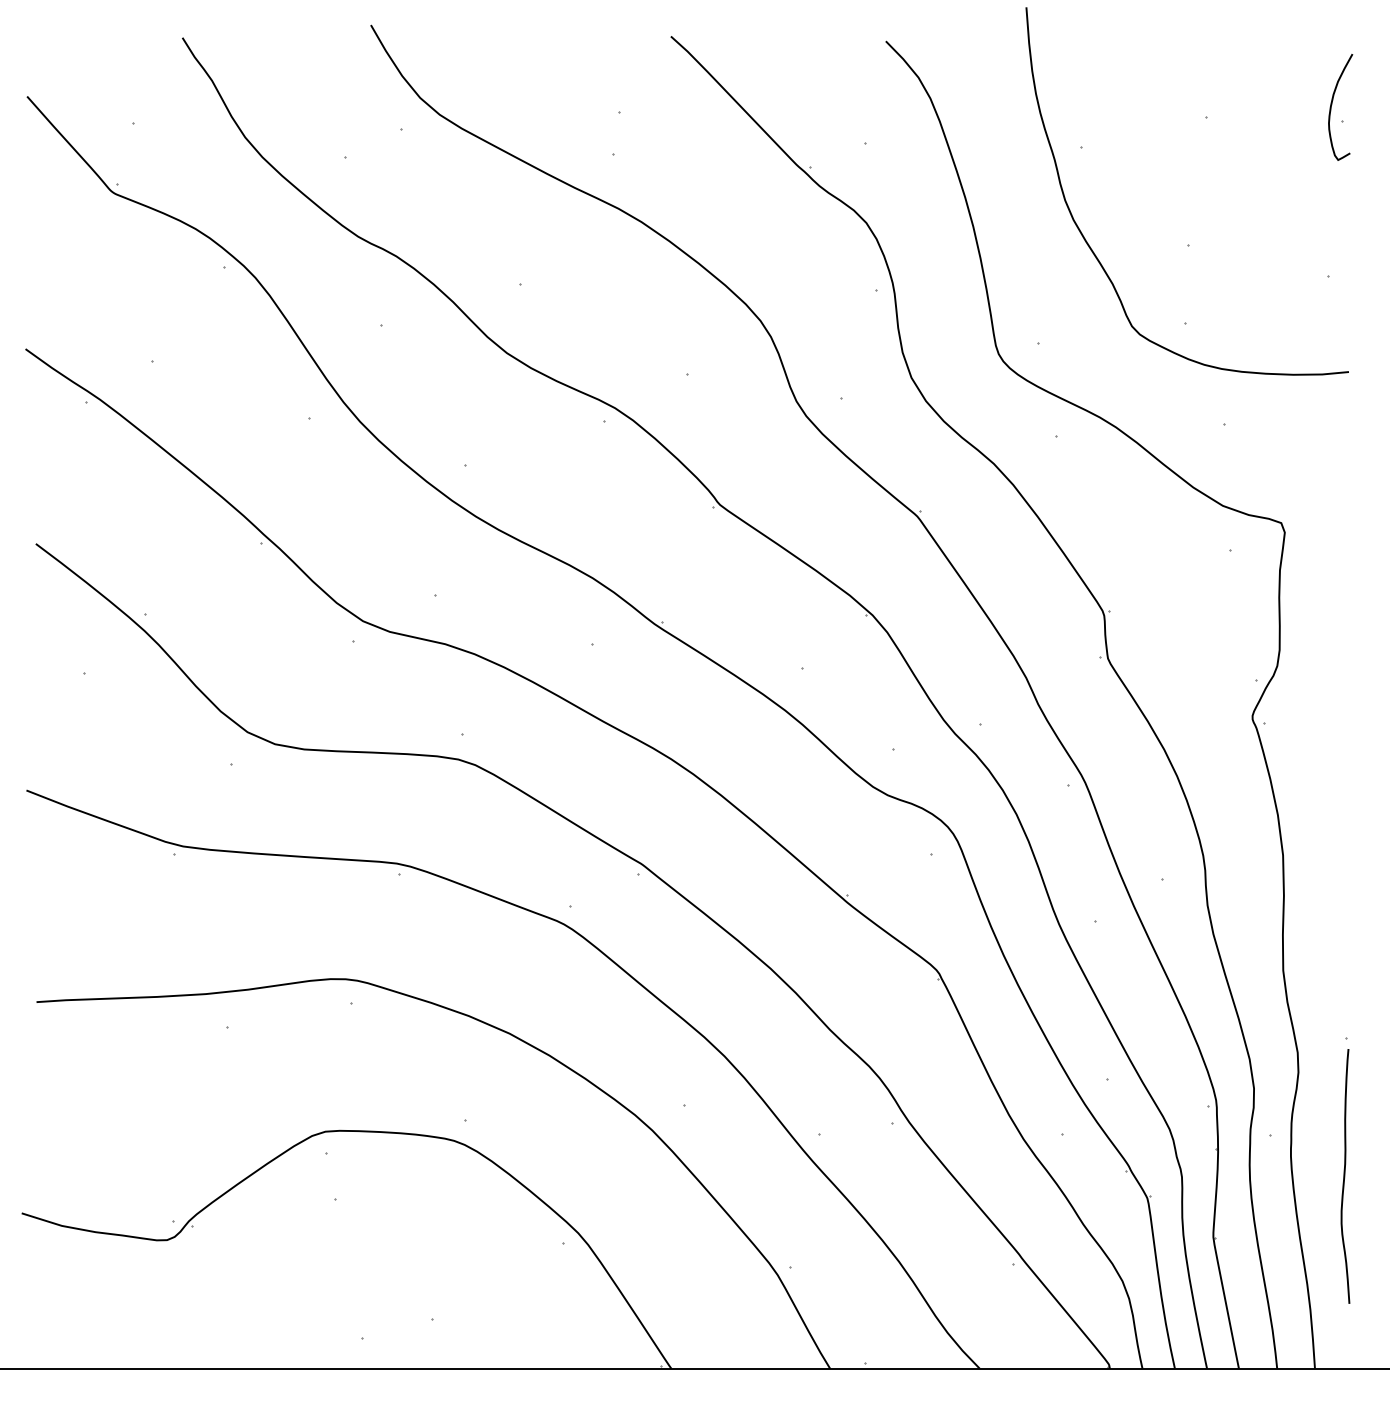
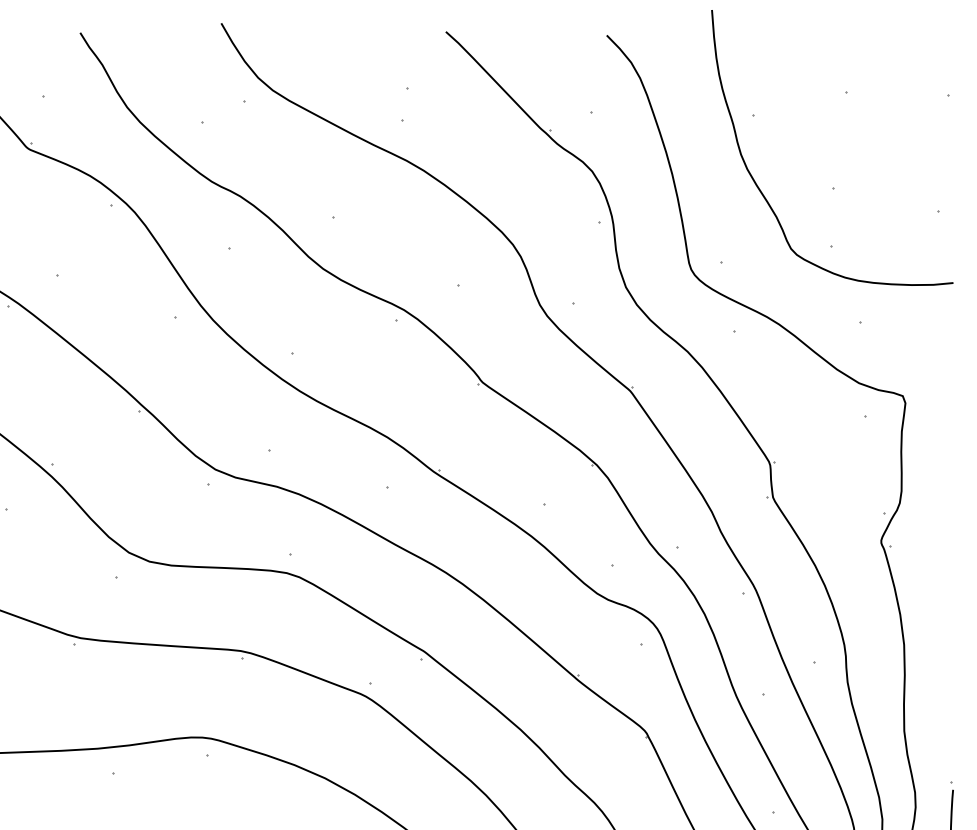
curve: (1332, 104) -> (941, 82), removed

